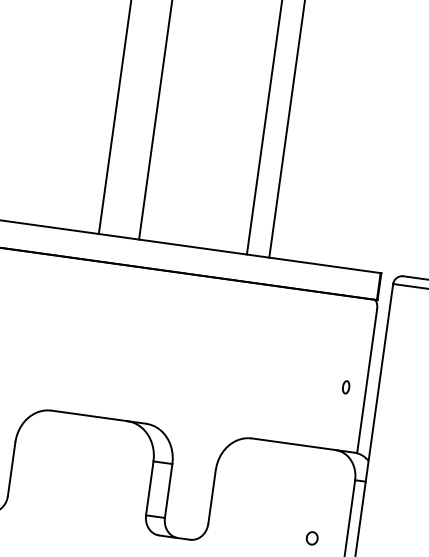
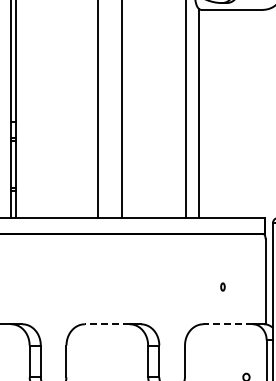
part: (345, 386) -> (222, 286), moved
line: (87, 416) -> (106, 324), solid -> dashed
line: (294, 444) -> (228, 324), solid -> dashed

